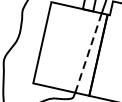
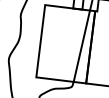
line: (88, 53) -> (81, 46), dashed -> solid

